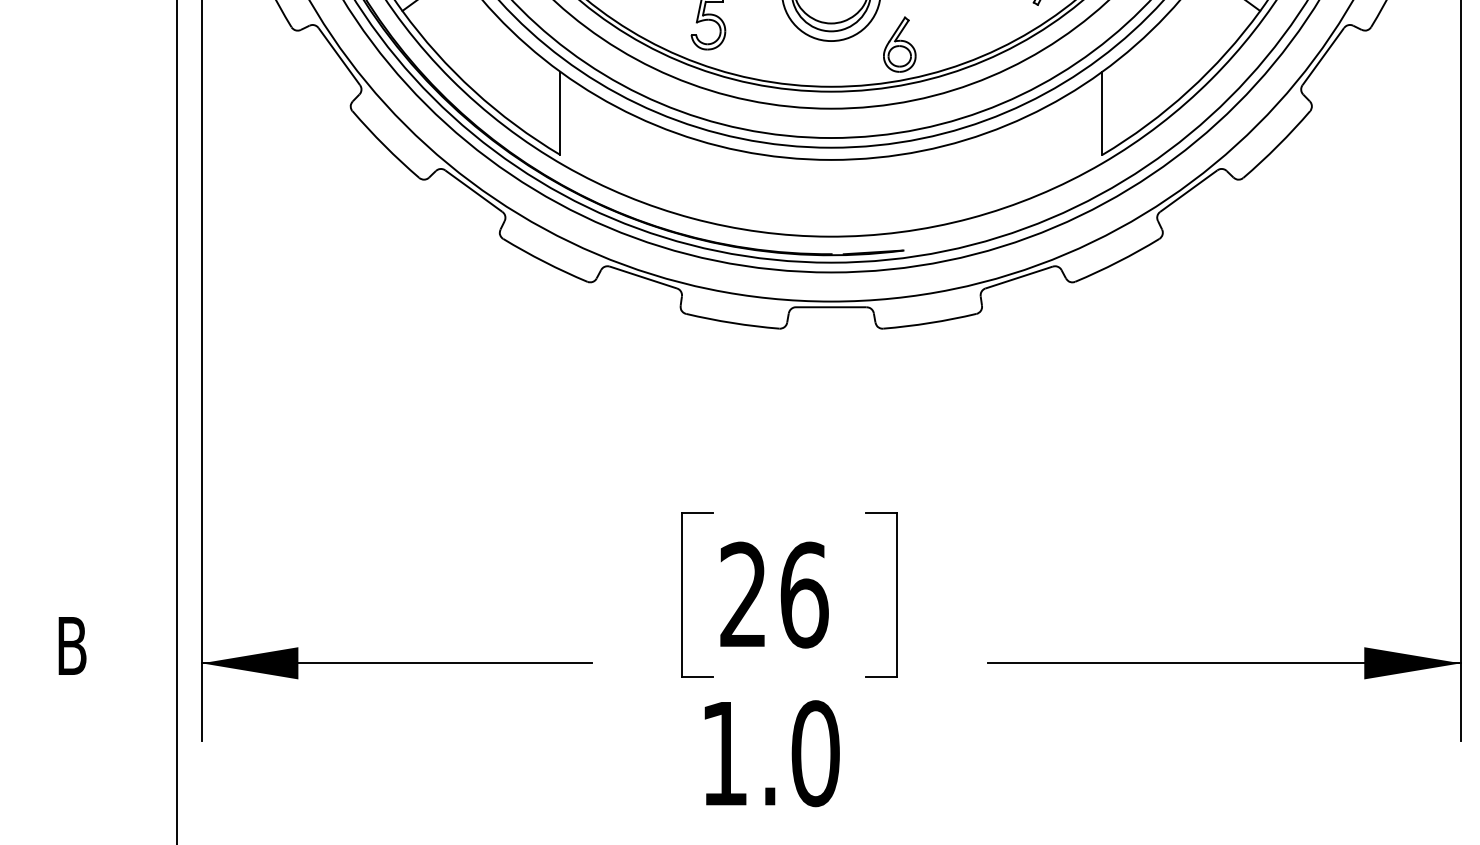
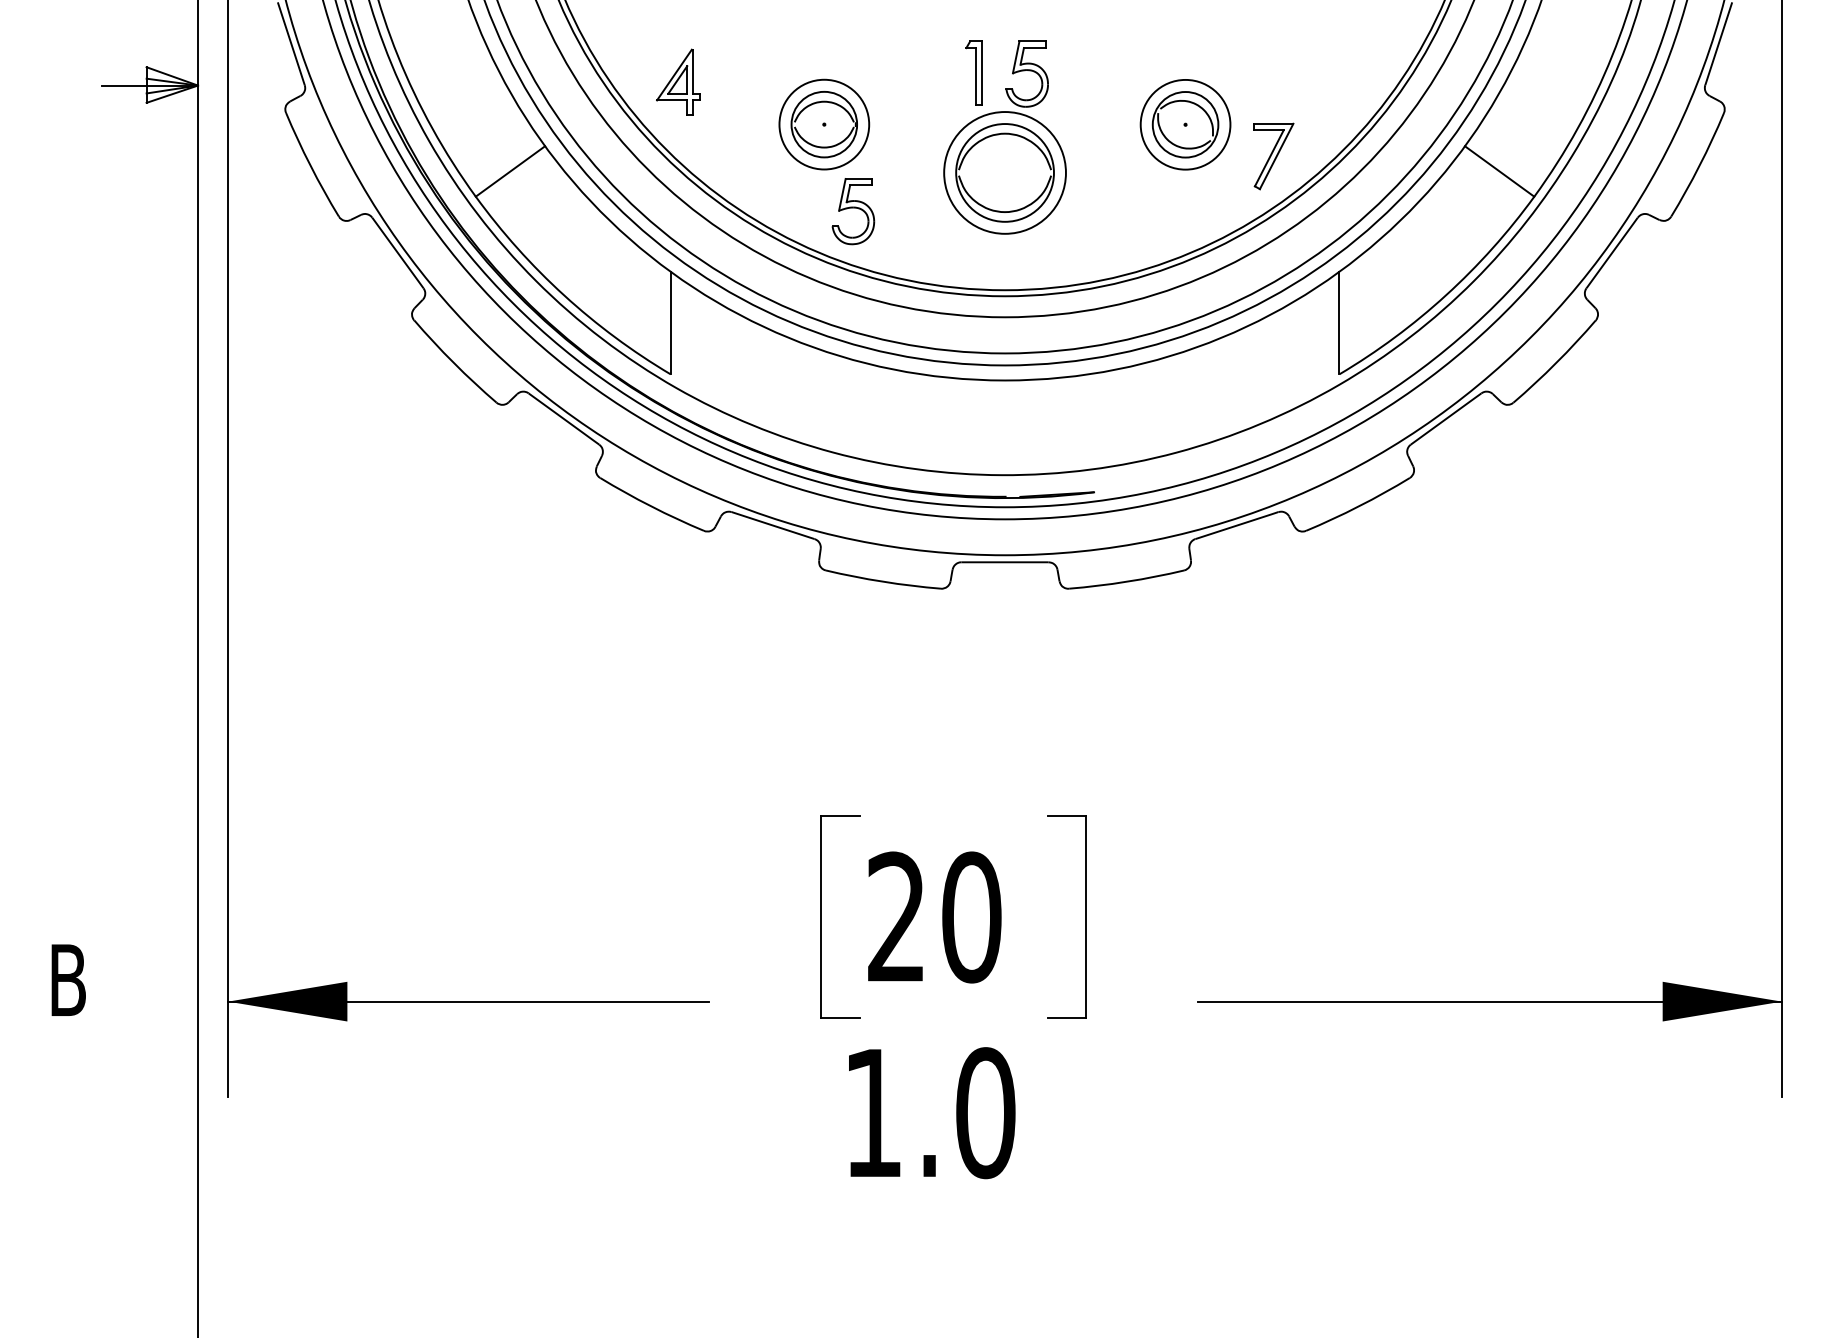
part: (899, 44) -> (1089, 237), removed
text: (804, 595) -> (972, 917), 26 -> 20

